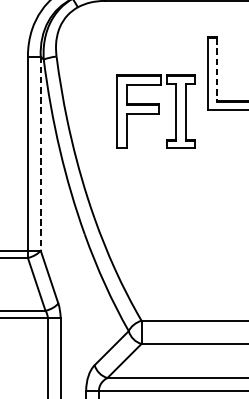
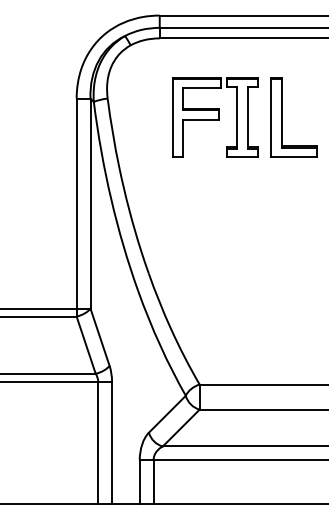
line: (217, 70) -> (281, 113), dashed -> solid
part: (156, 111) -> (215, 117), moved
line: (40, 154) -> (90, 204), dashed -> solid

